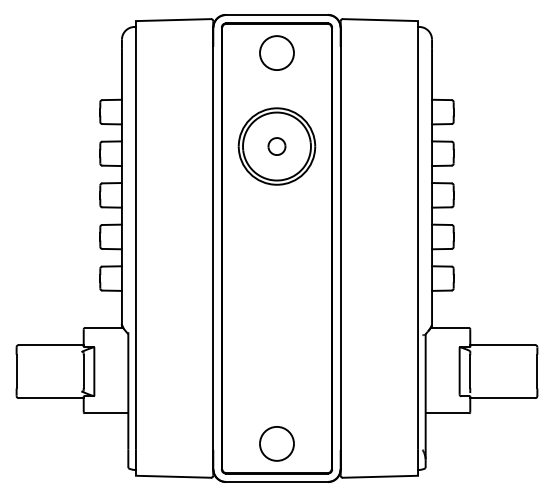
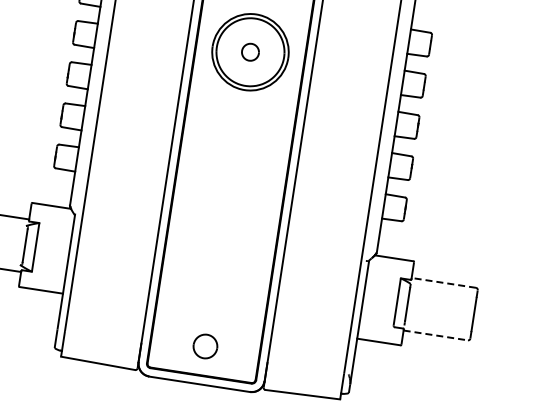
line: (502, 345) -> (443, 283), solid -> dashed
line: (503, 398) -> (436, 335), solid -> dashed
part: (276, 443) -> (205, 346), size x0.7

